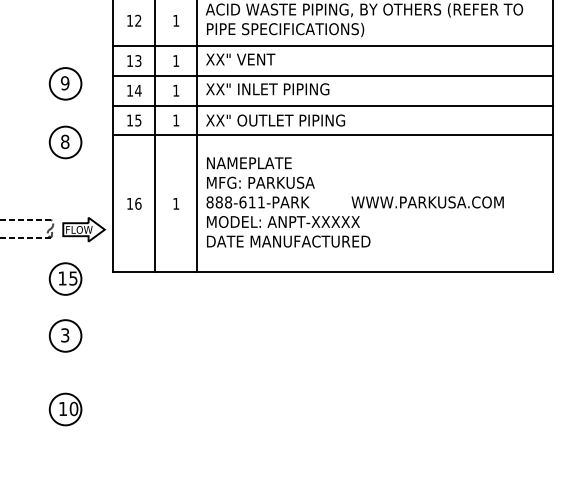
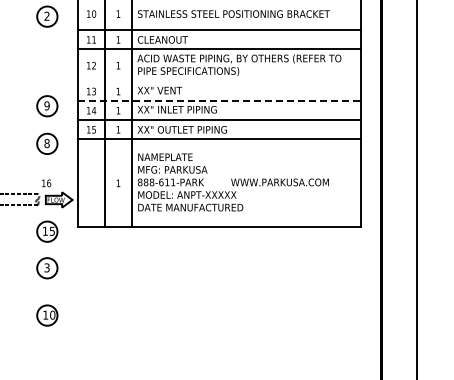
line: (331, 46) -> (218, 82), removed
line: (333, 76) -> (219, 101), solid -> dashed
text: (134, 204) -> (46, 183), moved

